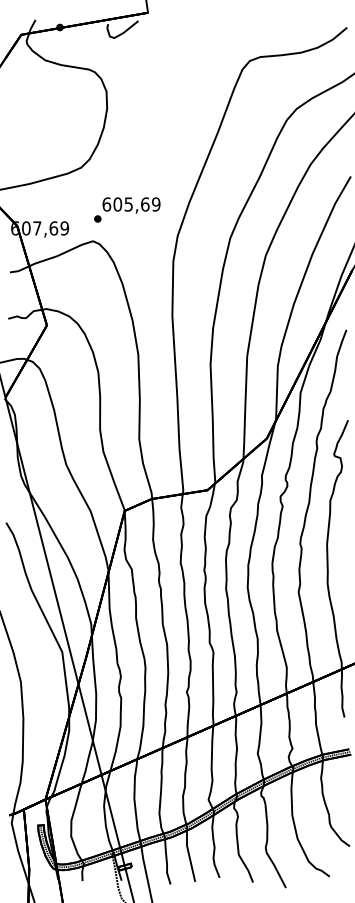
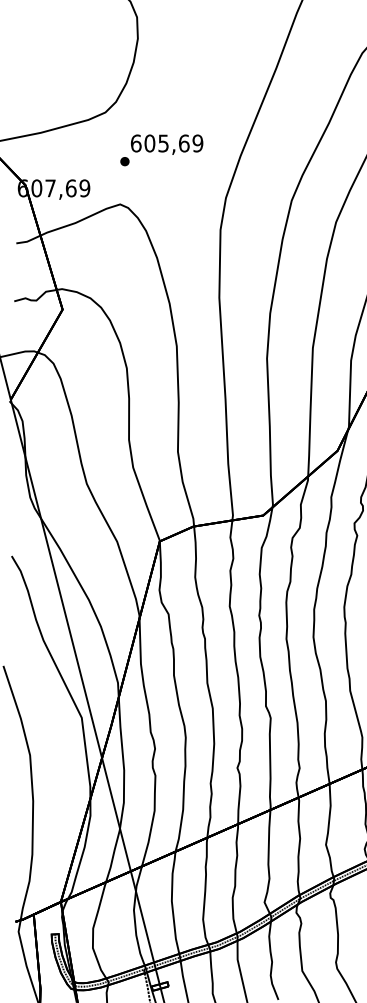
text: (127, 209) -> (162, 149), moved

